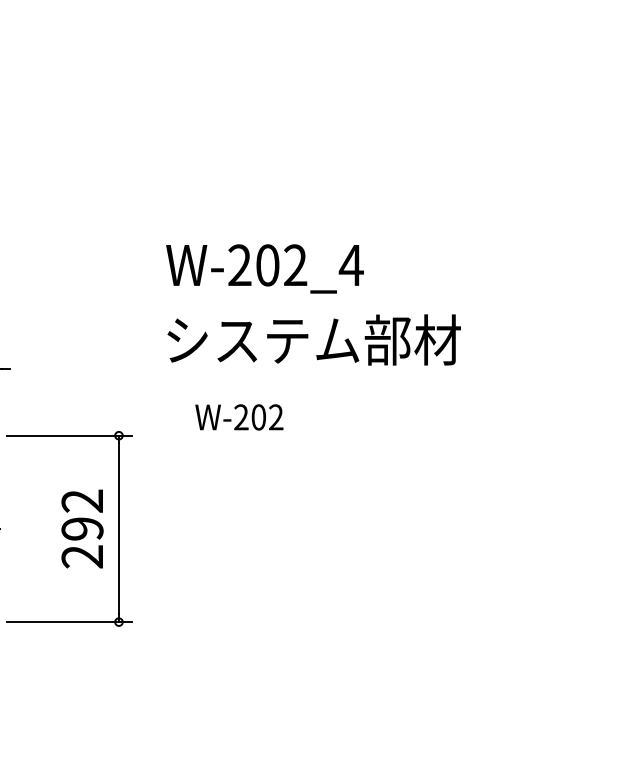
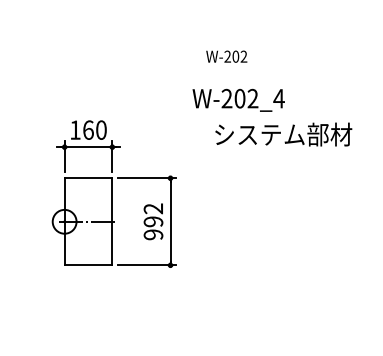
text: (313, 339) -> (283, 134), moved
text: (238, 416) -> (226, 56), moved
text: (82, 556) -> (153, 234), 292 -> 992

